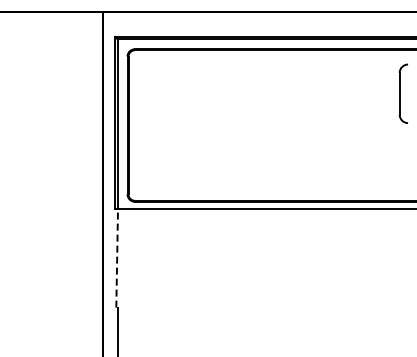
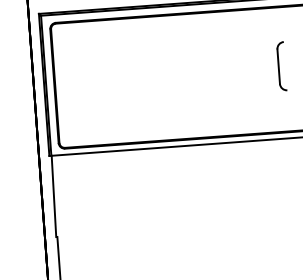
part: (402, 93) -> (281, 66), moved
line: (117, 257) -> (54, 195), dashed -> solid

